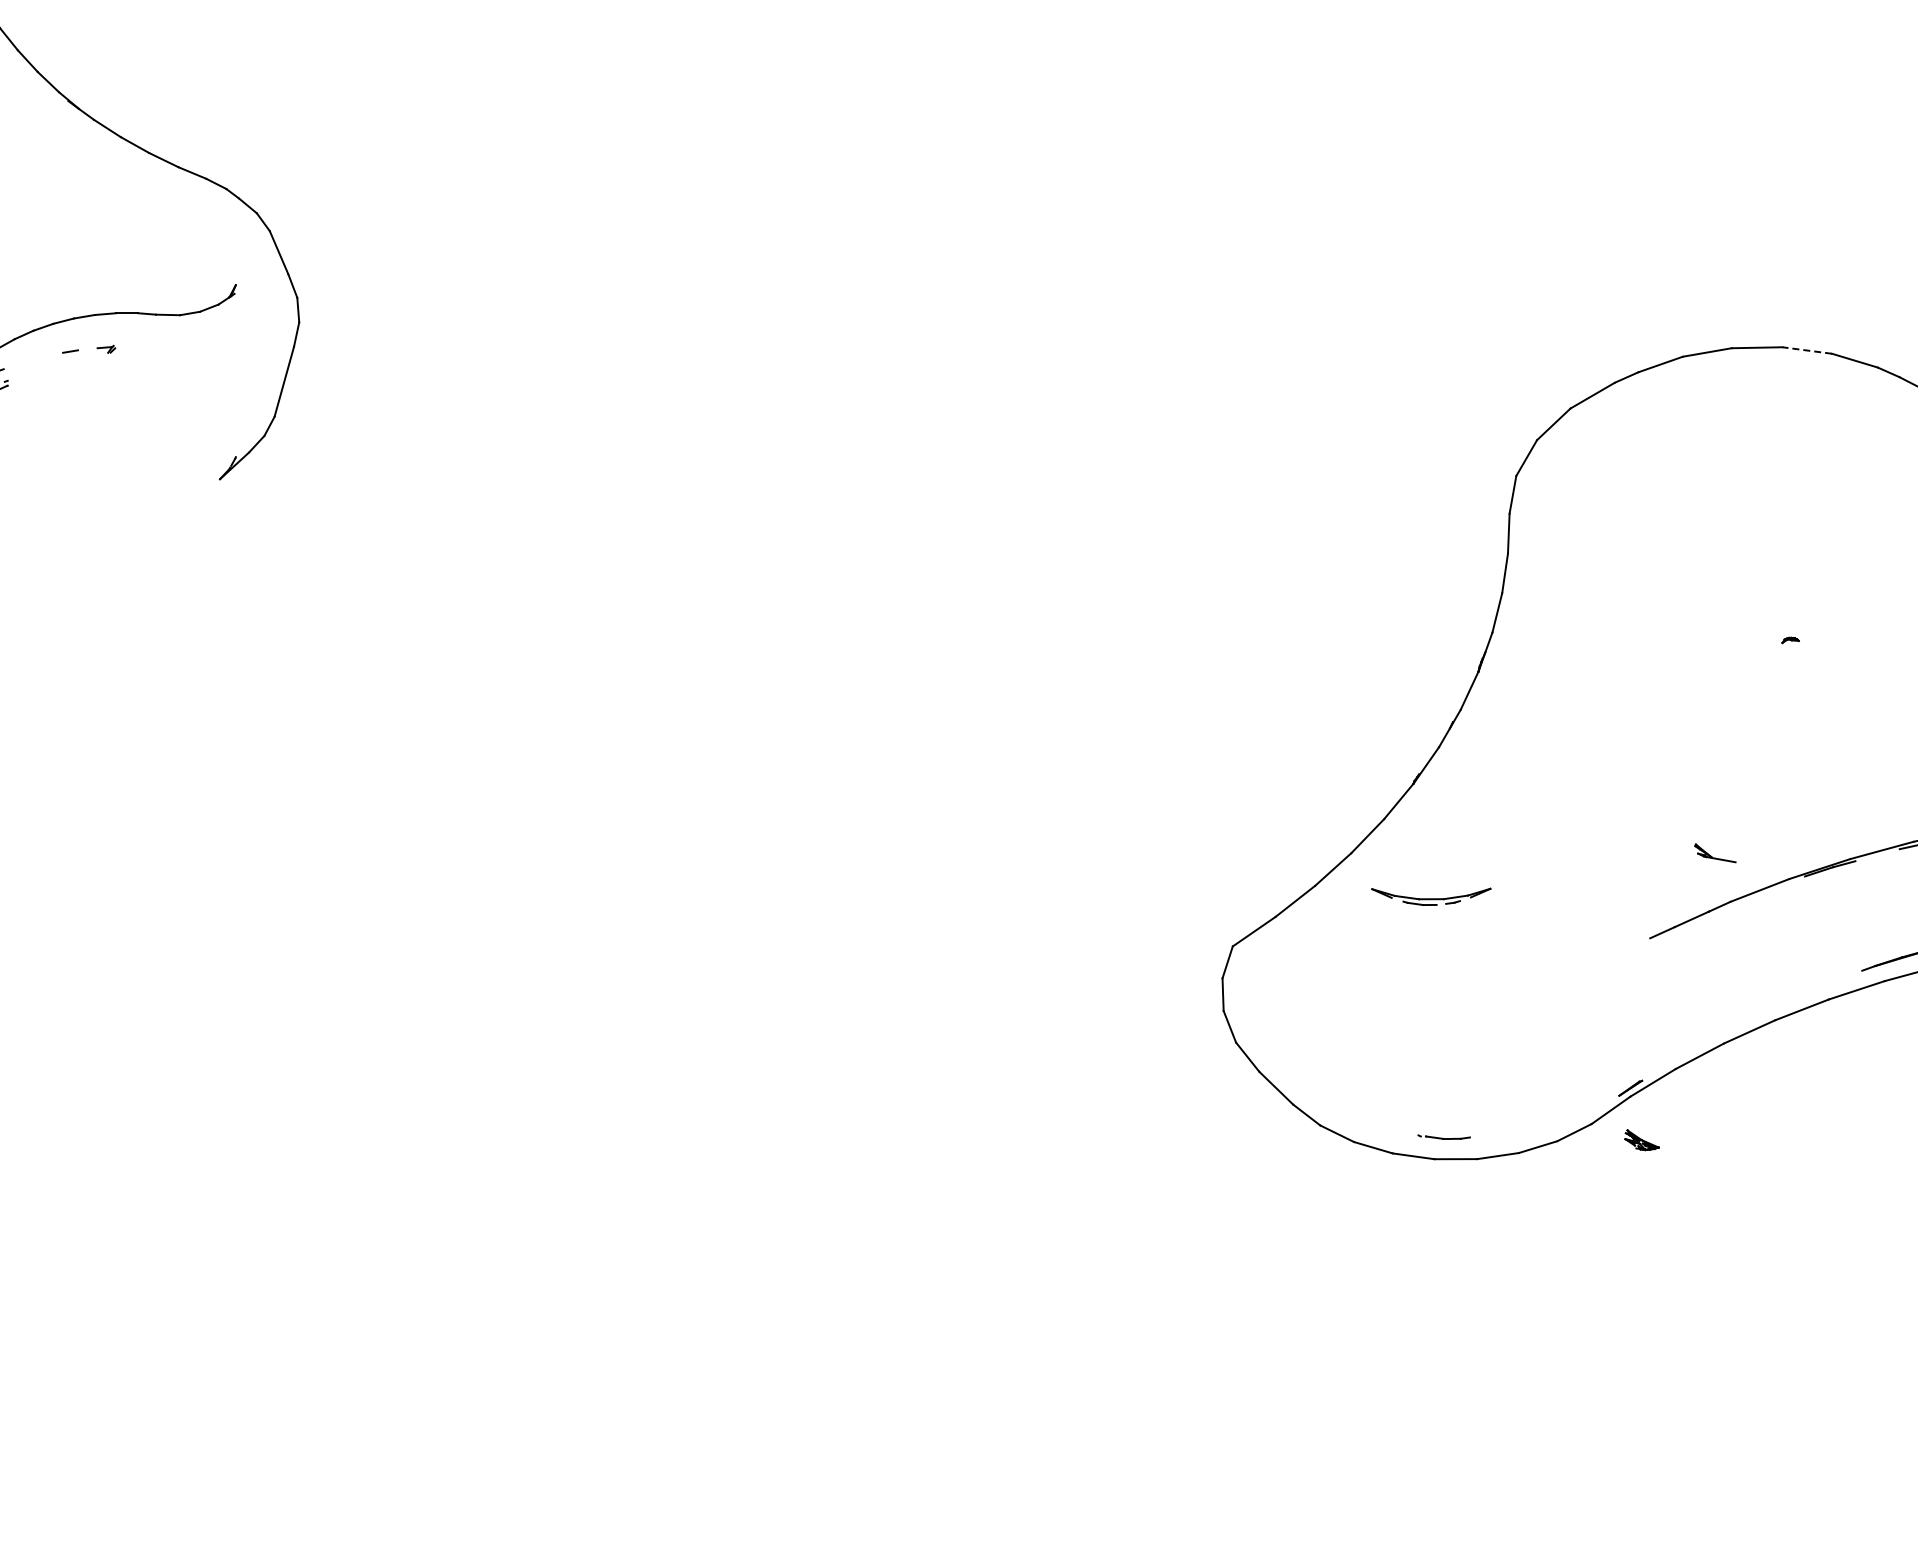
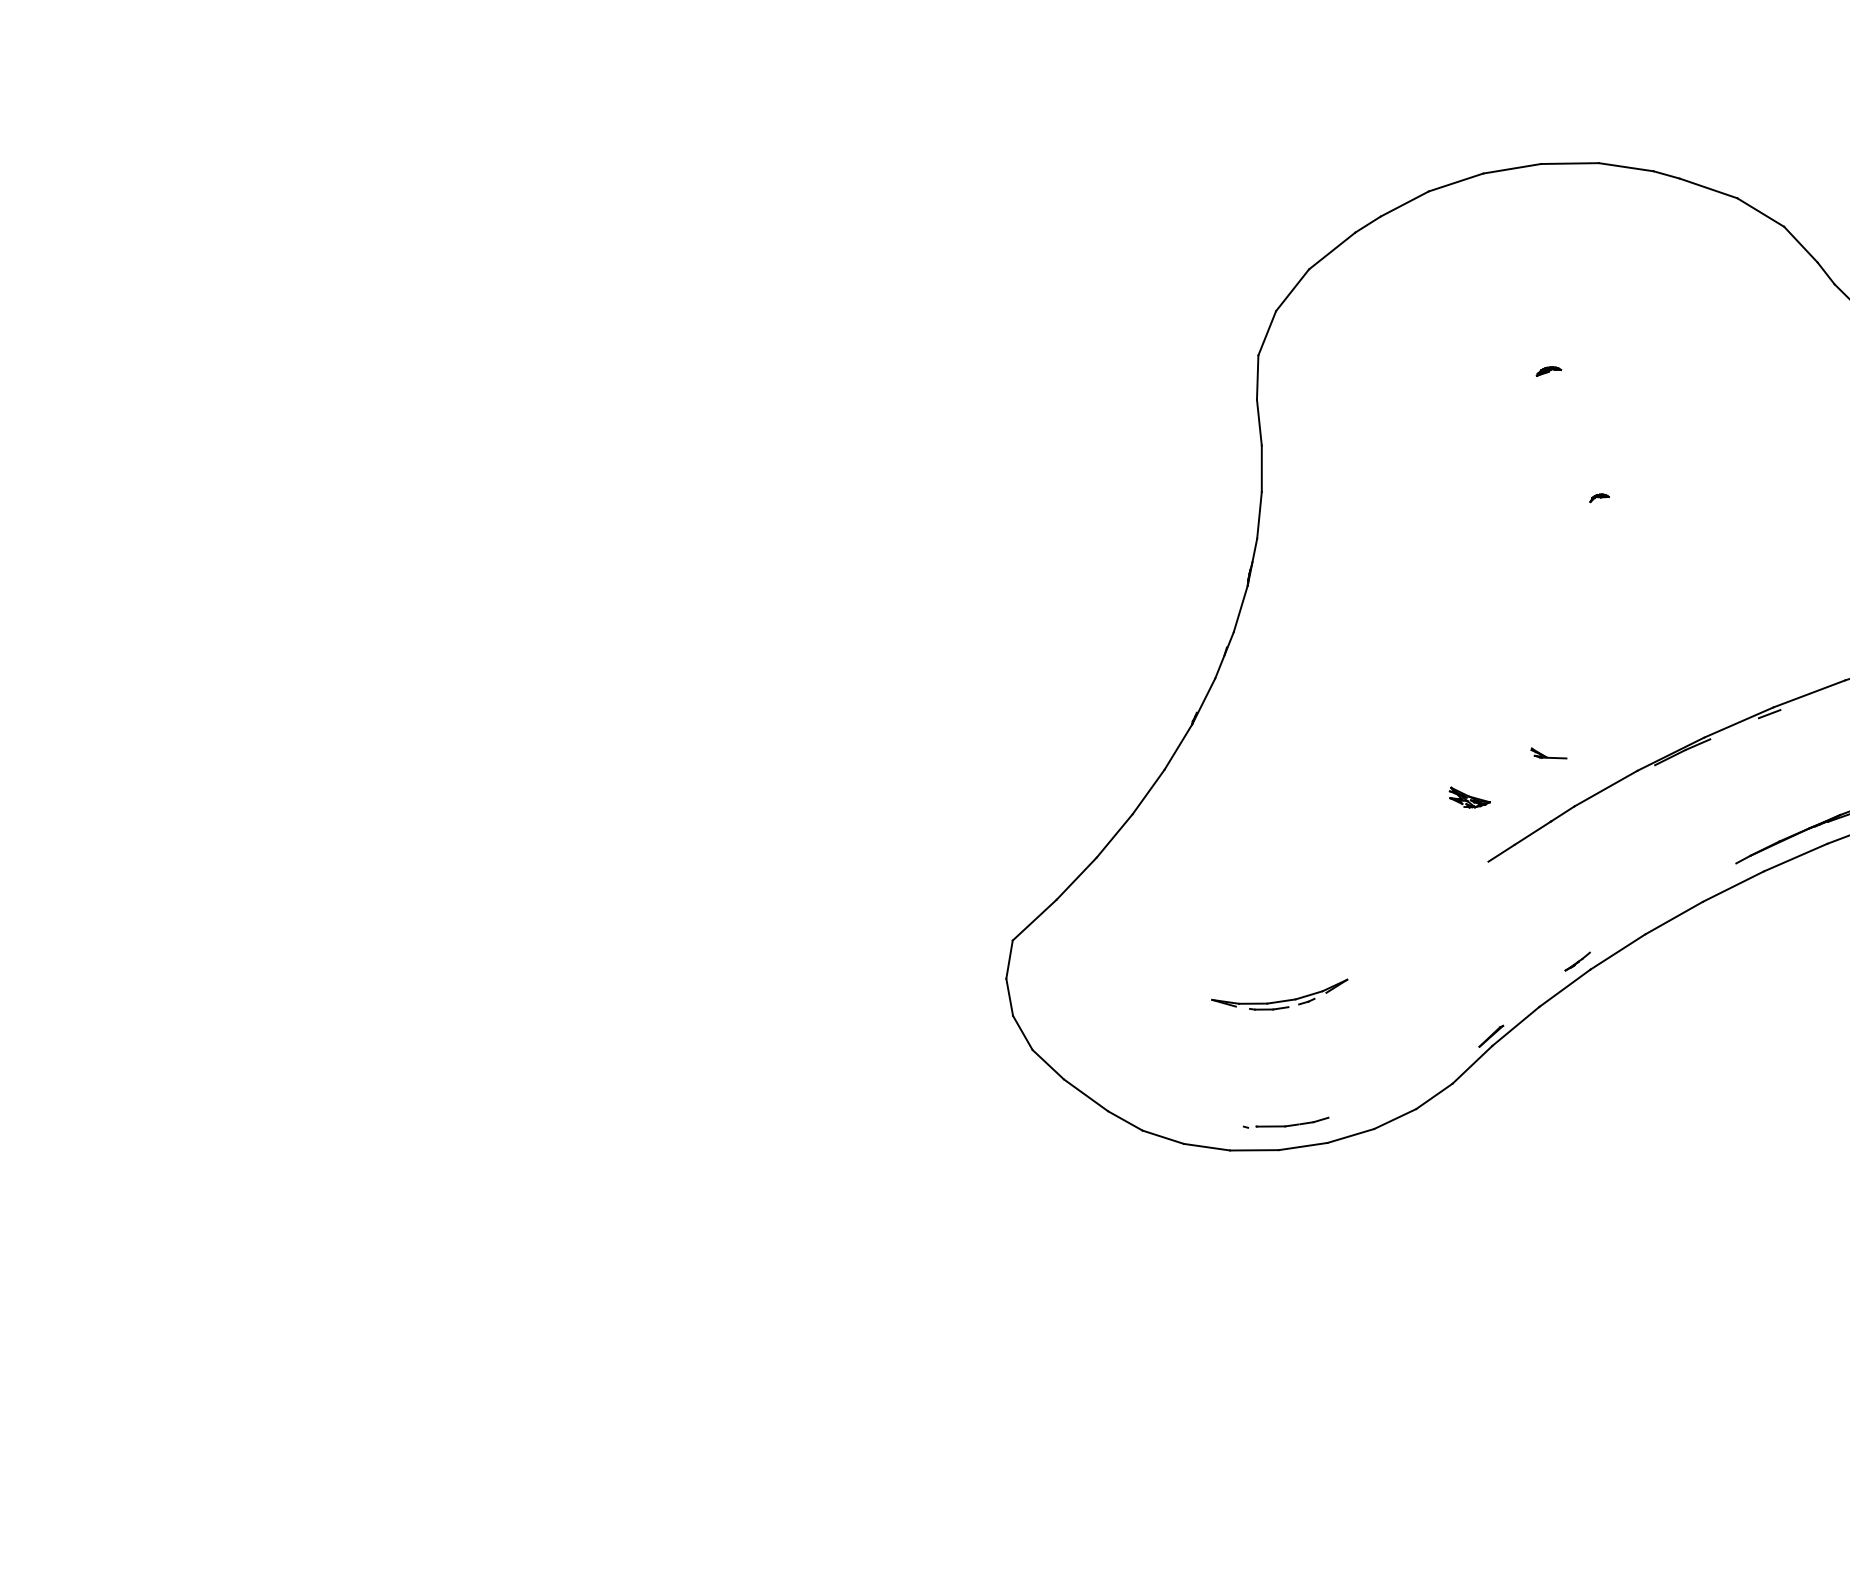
line: (1806, 350) -> (1569, 163), dashed -> solid
part: (1762, 525) -> (1548, 371), added
part: (1715, 852) -> (1548, 752), size x0.71
part: (1431, 896) -> (1281, 998), moved
line: (1713, 1035) -> (1577, 962), added
part: (1443, 1136) -> (1285, 1122), size x1.43
part: (1641, 1140) -> (1468, 797), moved

